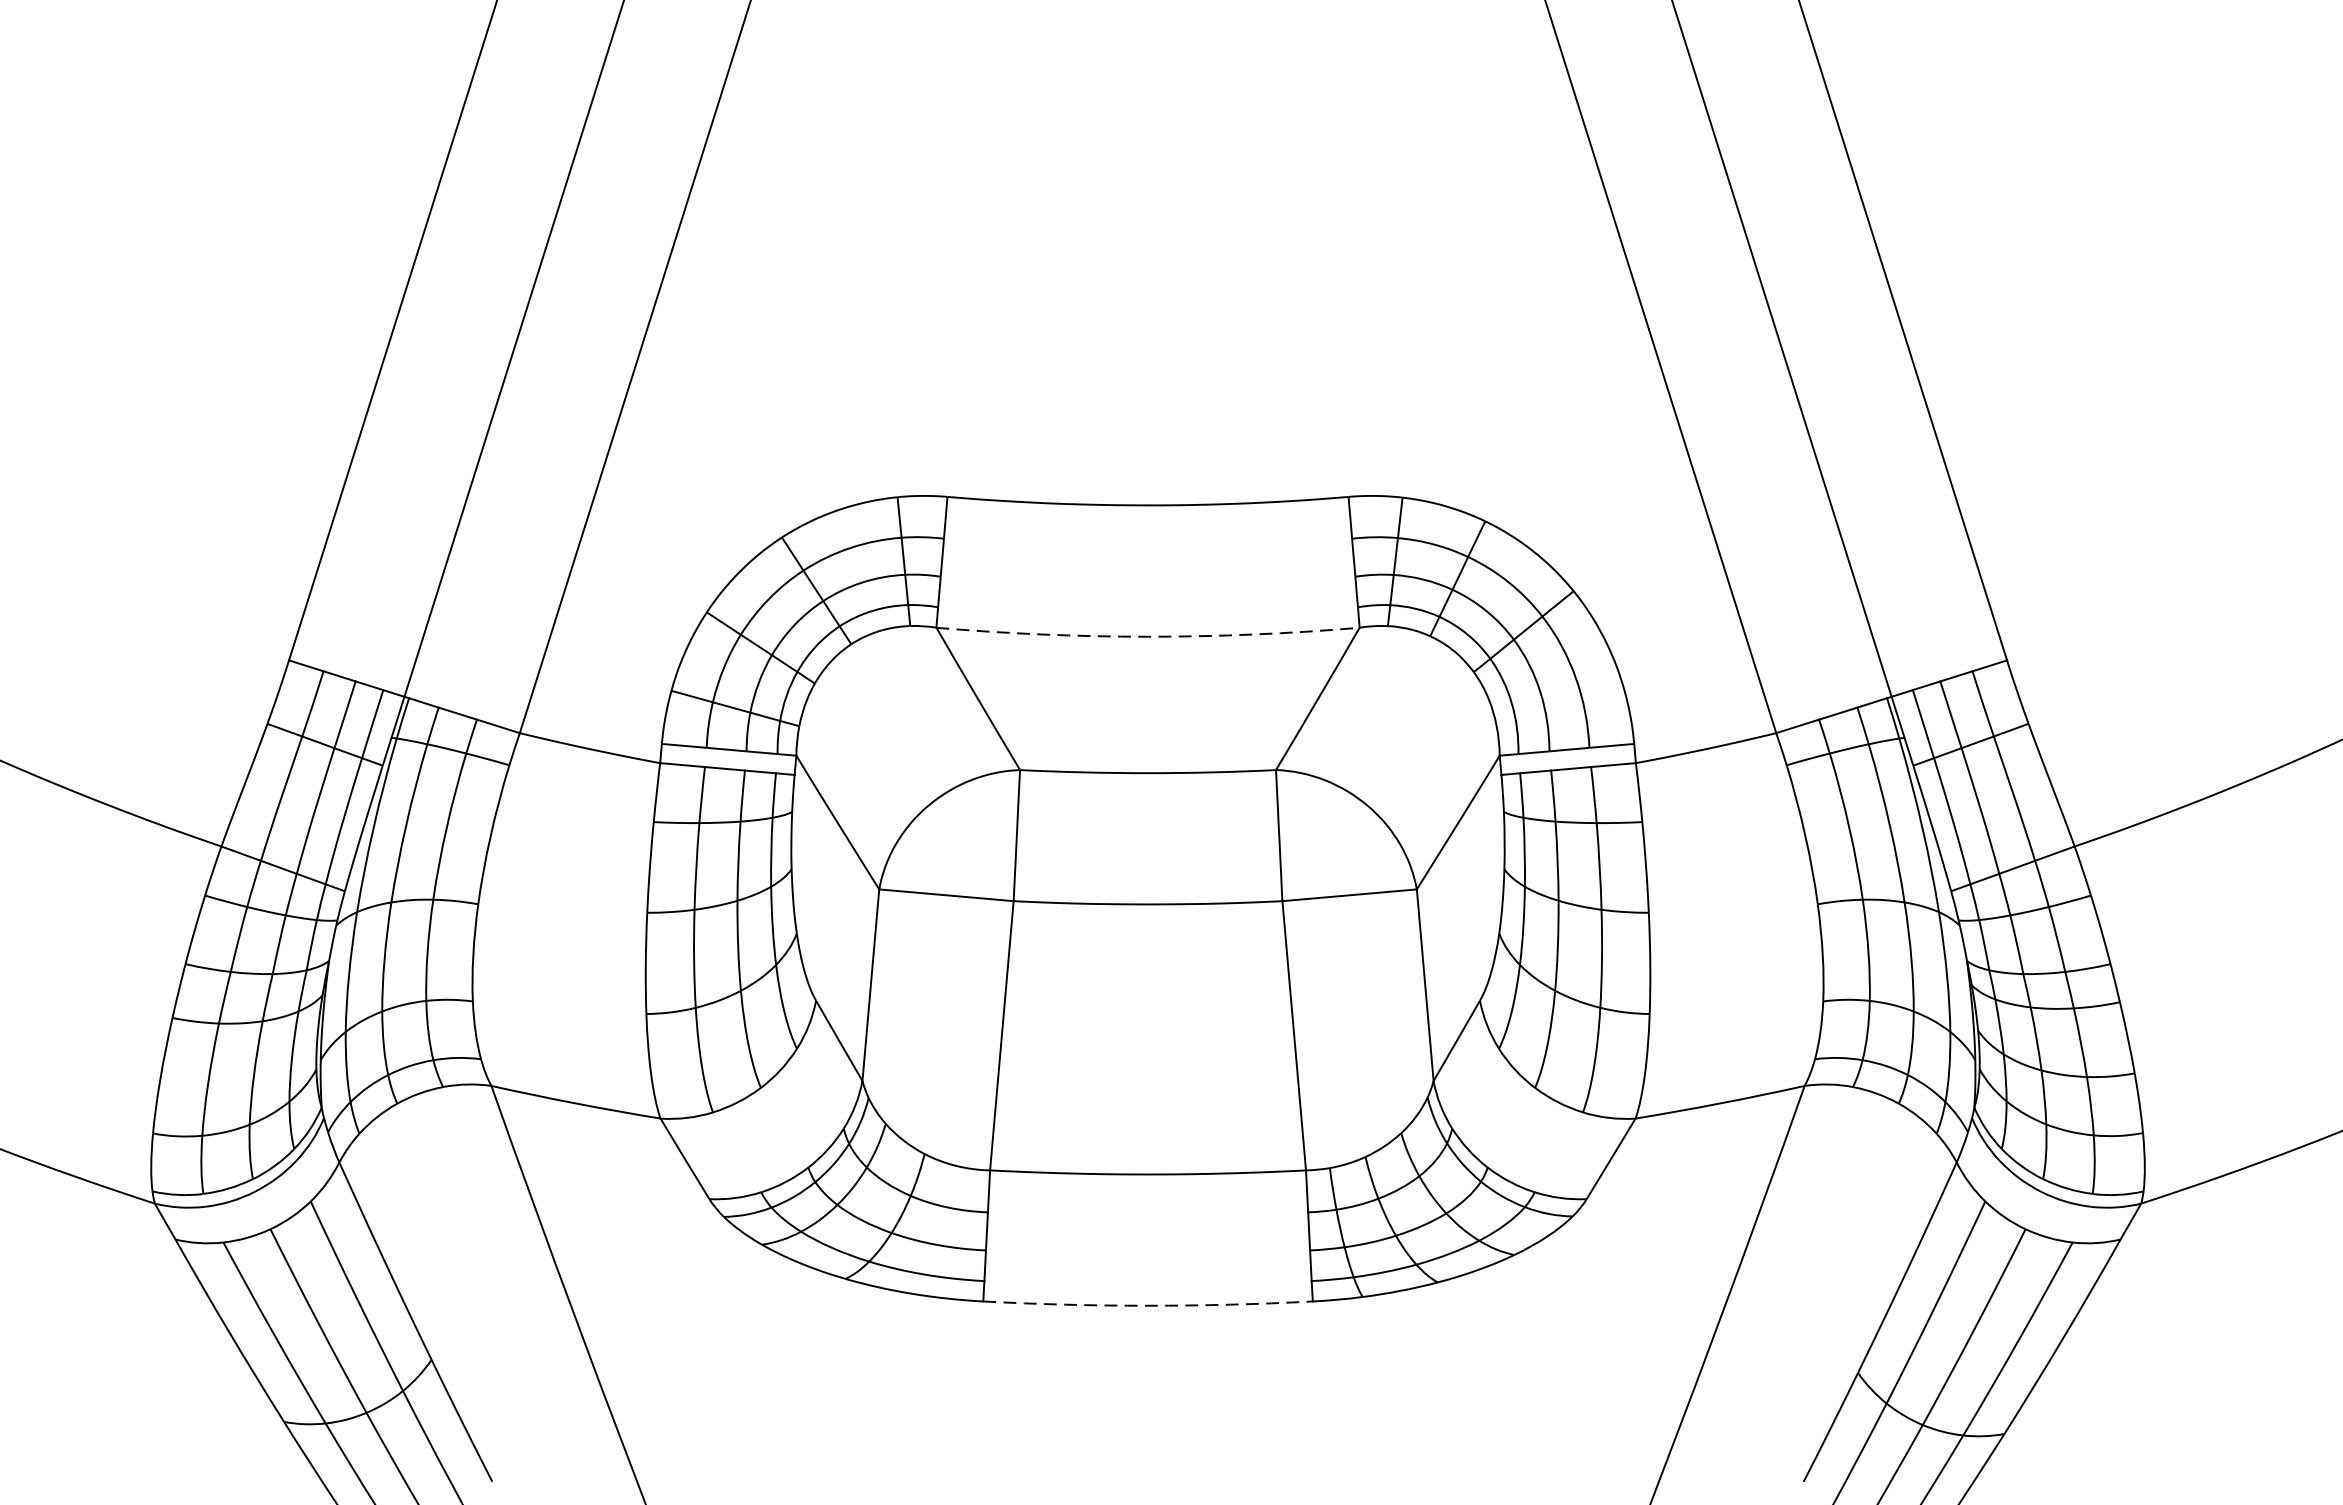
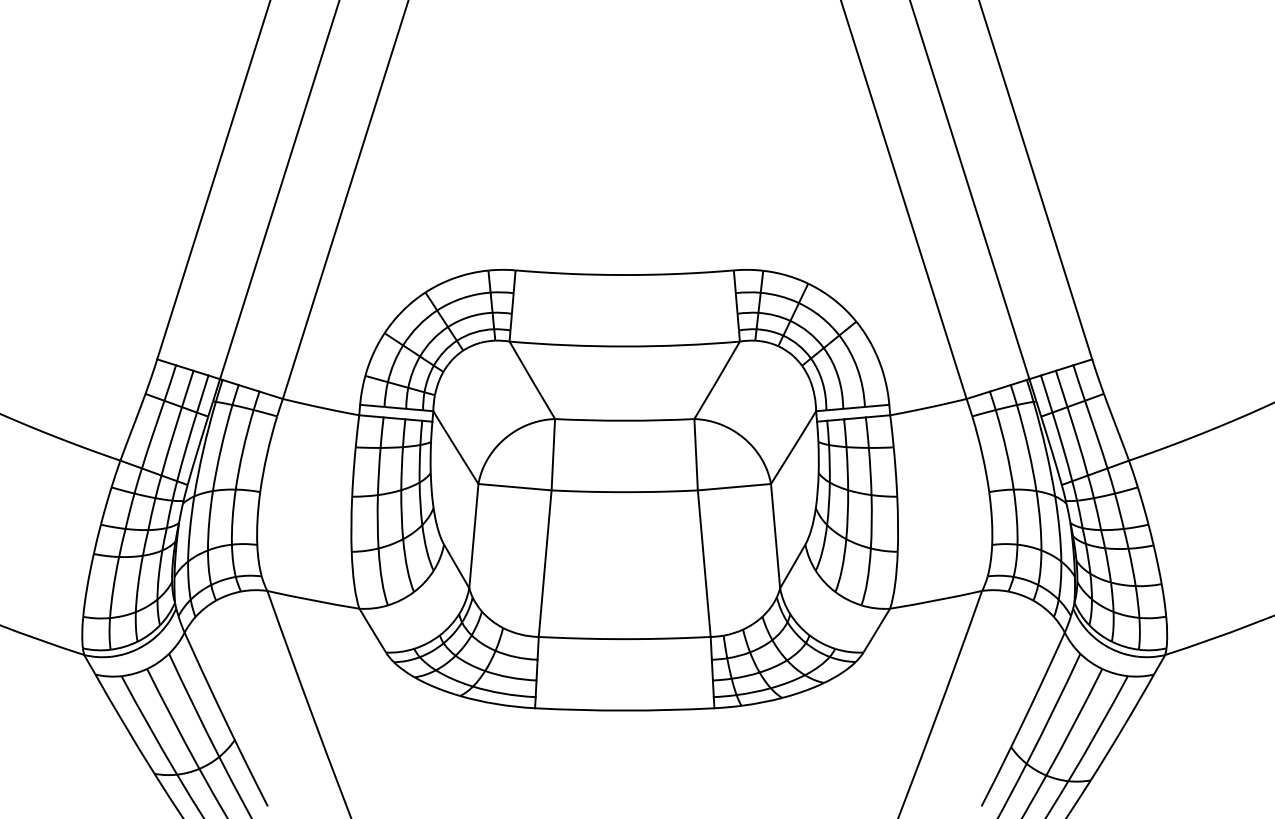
arc: (1147, 636) -> (624, 346), dashed -> solid
arc: (1147, 1305) -> (624, 710), dashed -> solid

